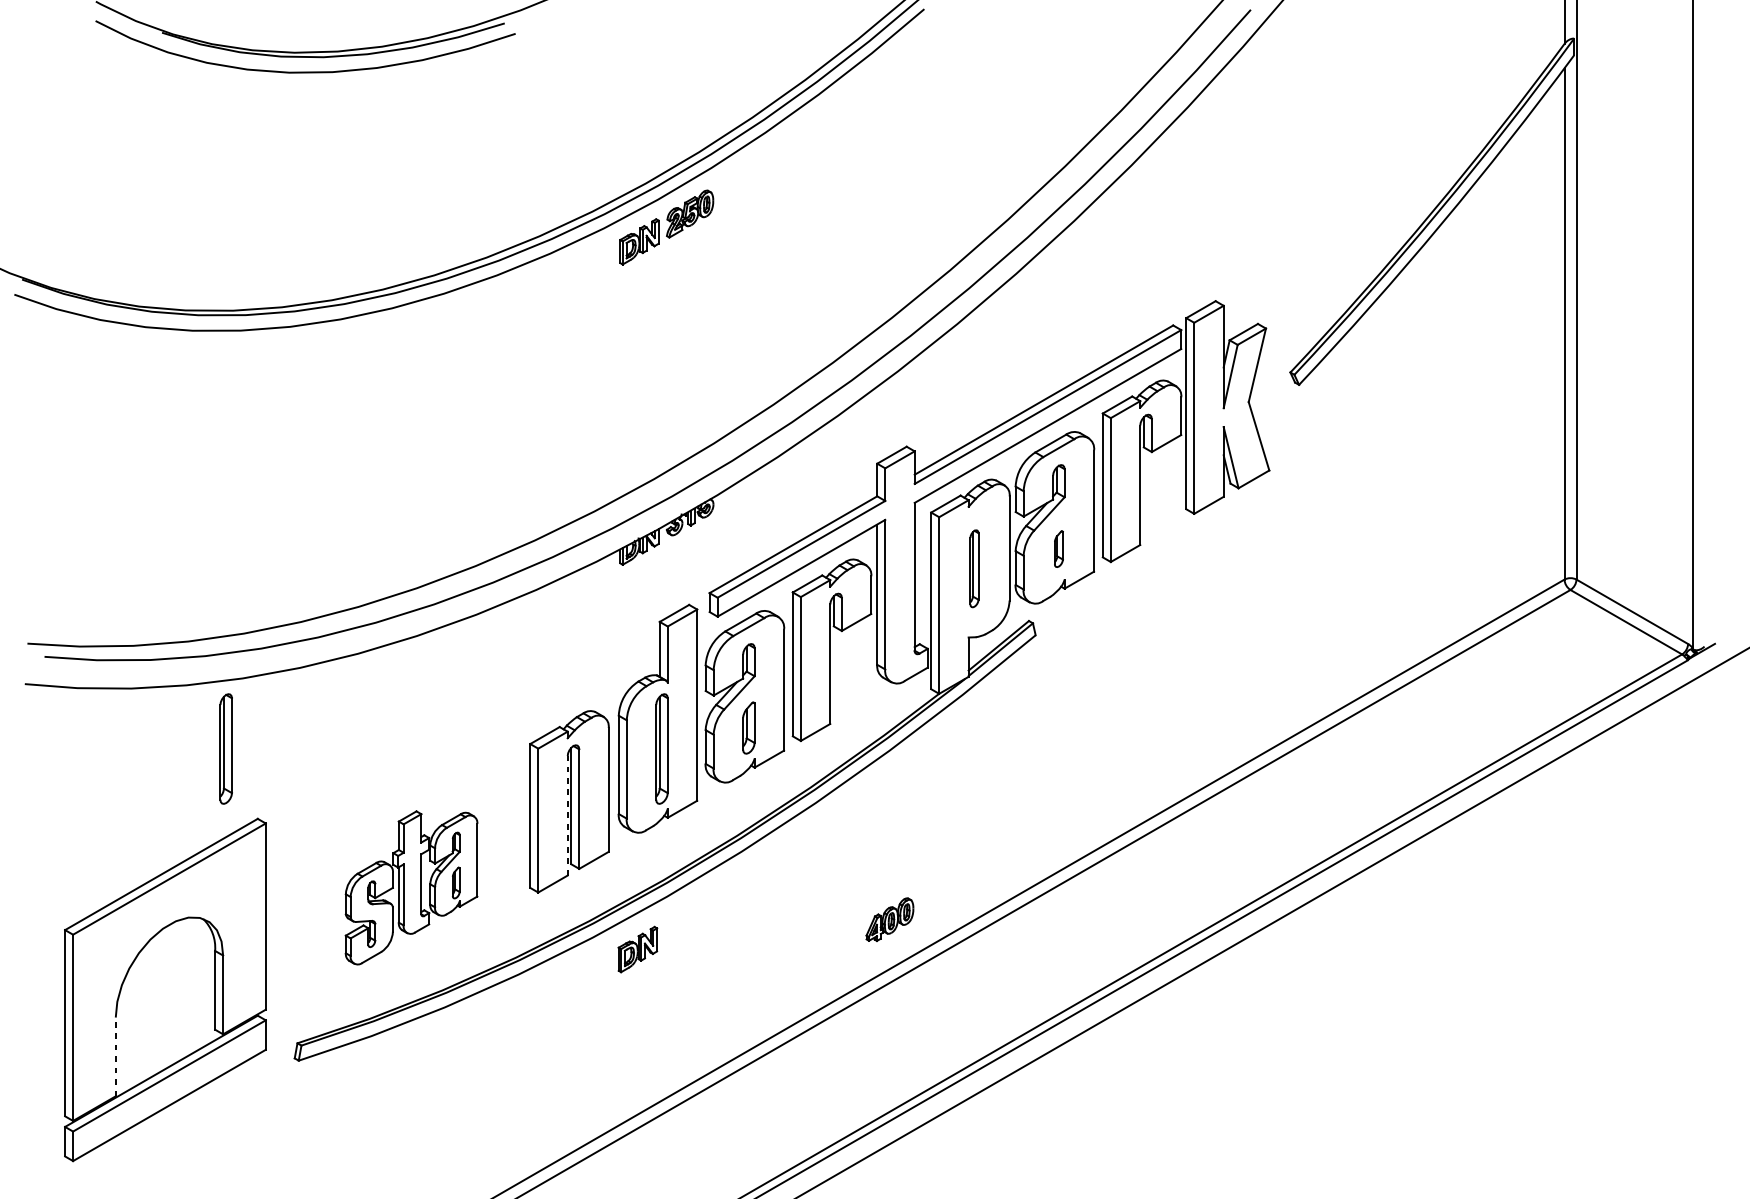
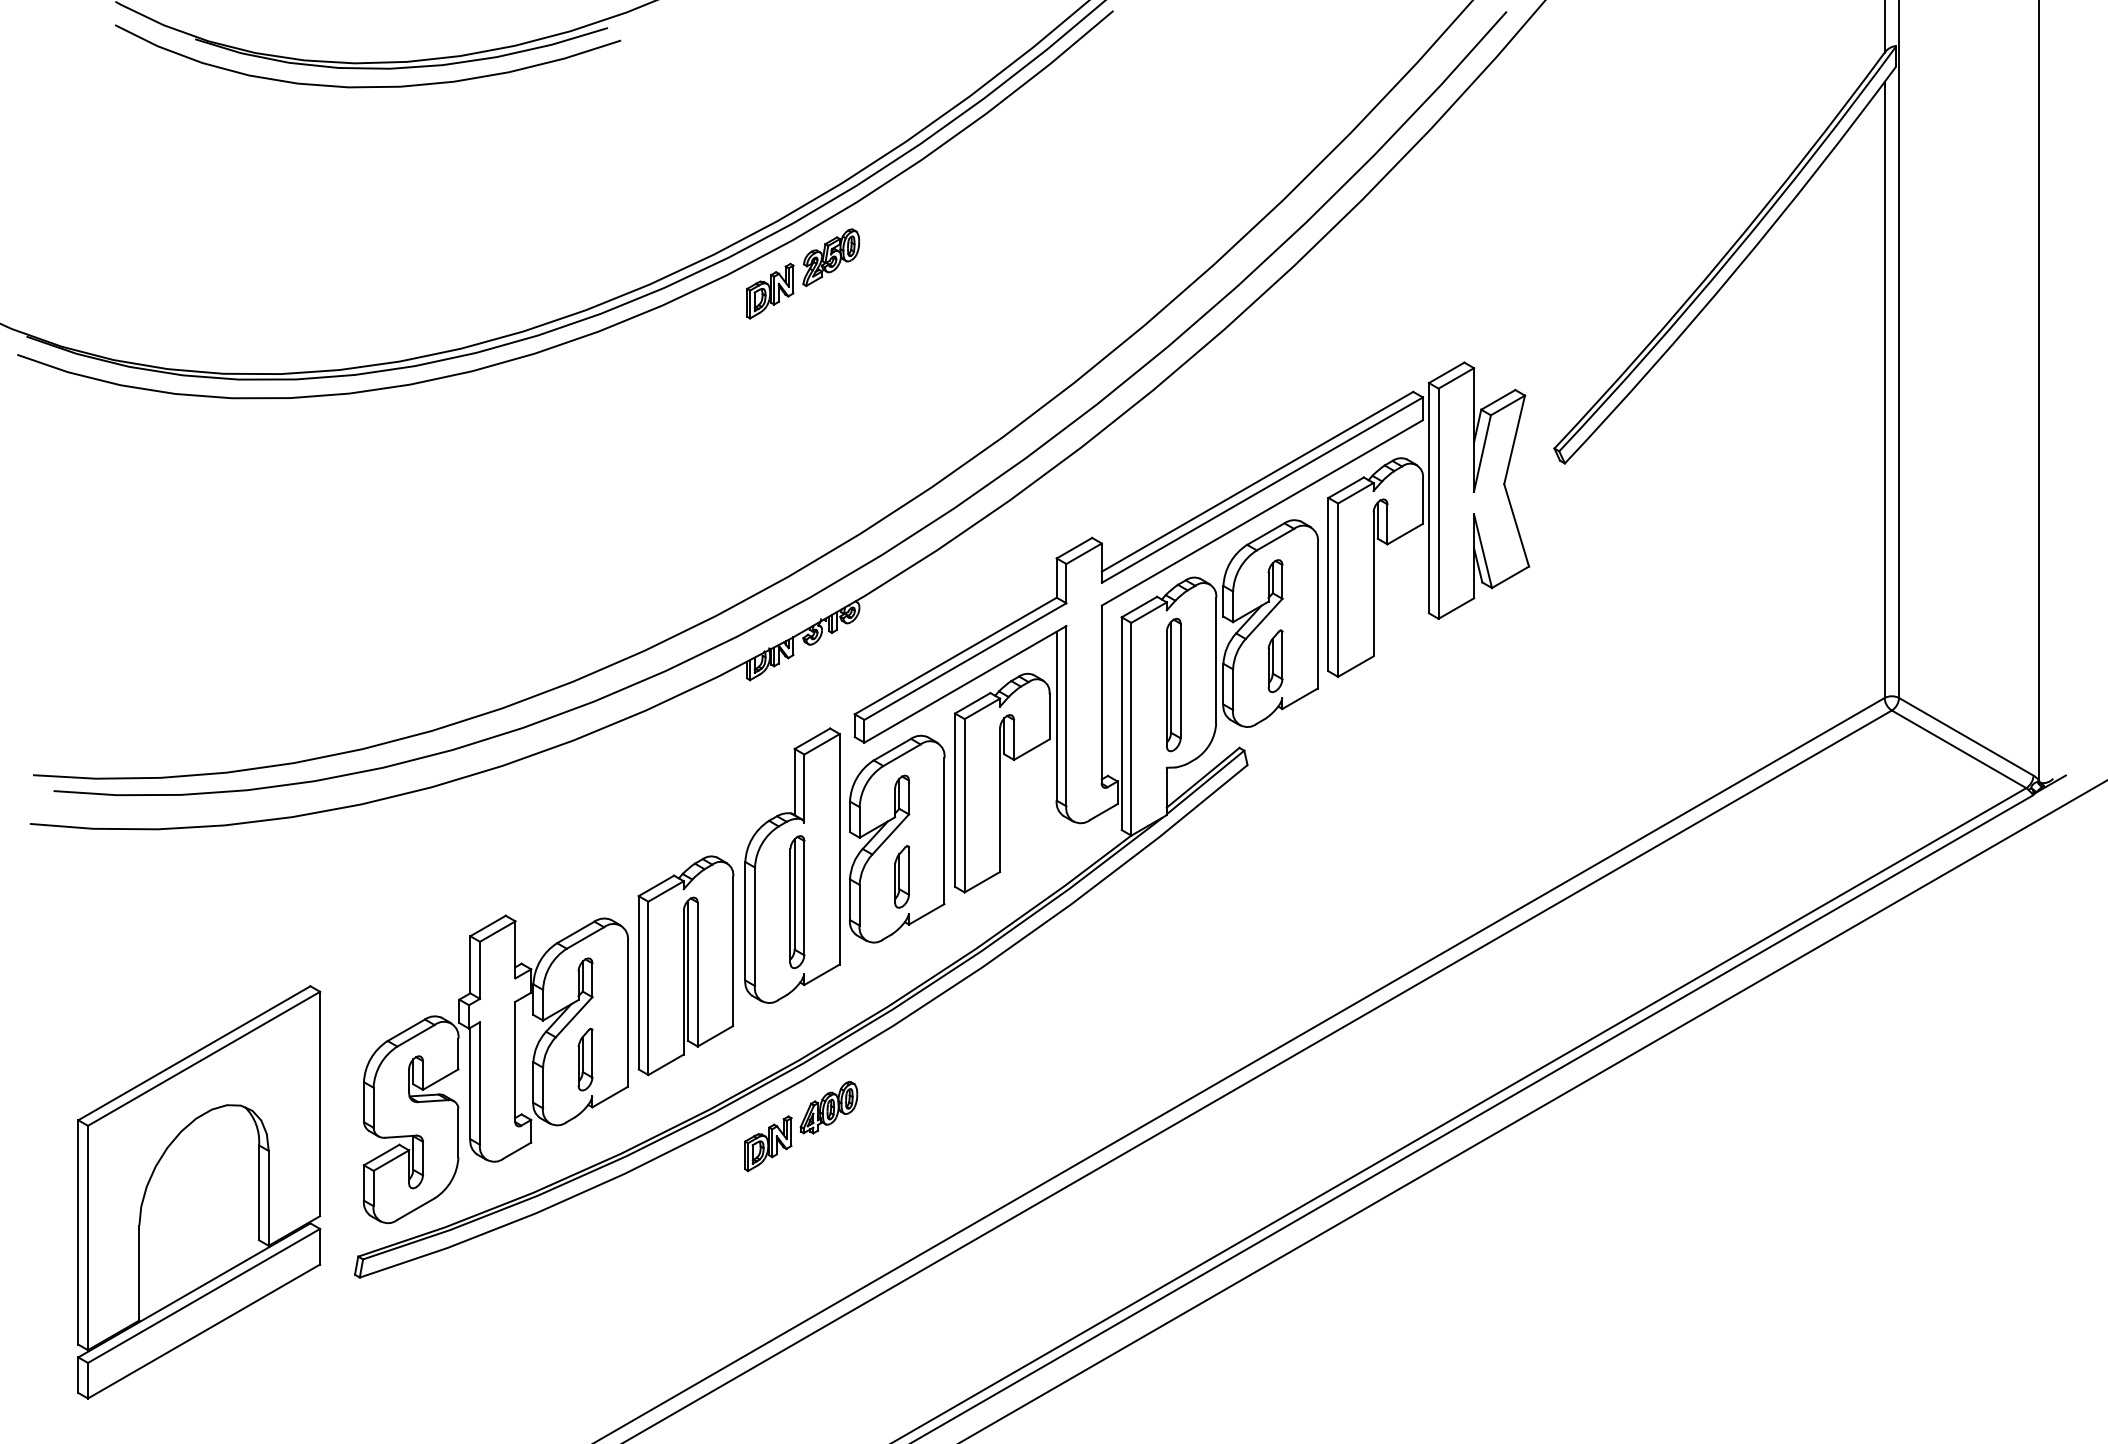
part: (1058, 549) -> (1275, 661), size x1.43
part: (974, 568) -> (1173, 684), size x1.43
part: (226, 749) -> (272, 902), removed
line: (567, 815) -> (683, 982), dashed -> solid
part: (411, 887) -> (495, 1069), size x1.67
part: (889, 919) -> (828, 1107), moved
line: (115, 1056) -> (139, 1272), dashed -> solid

